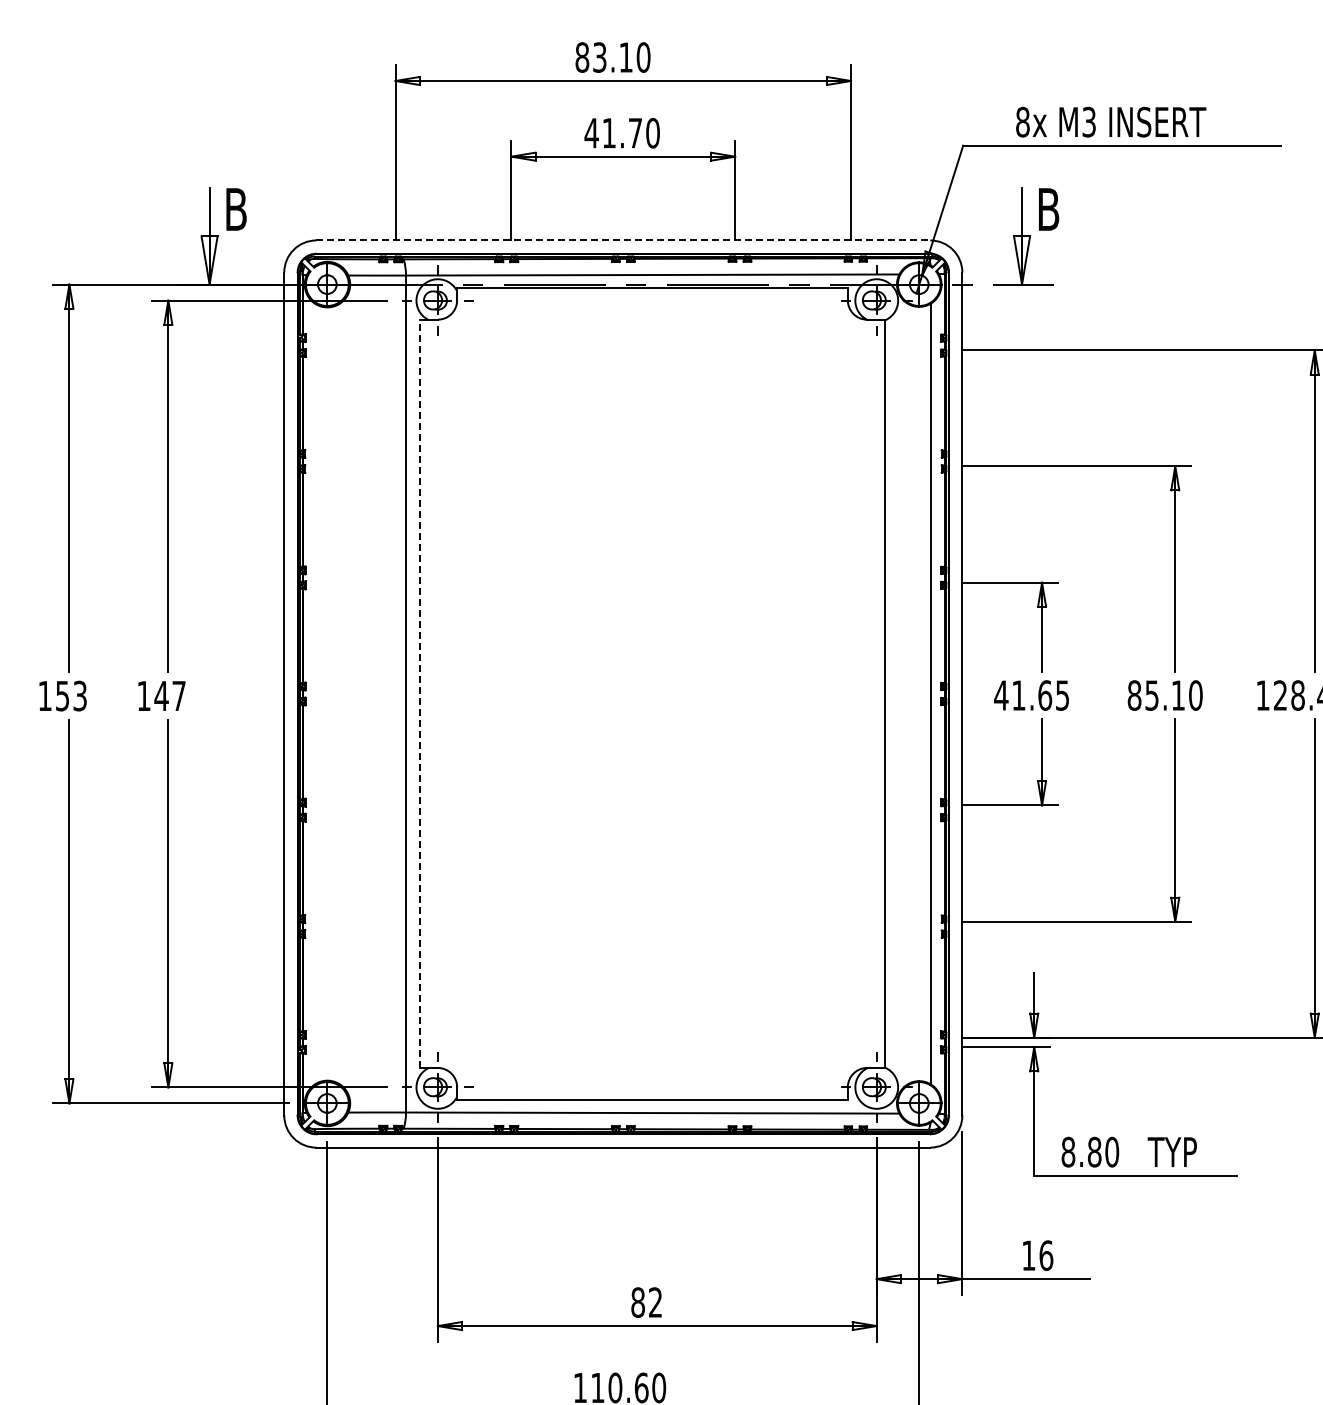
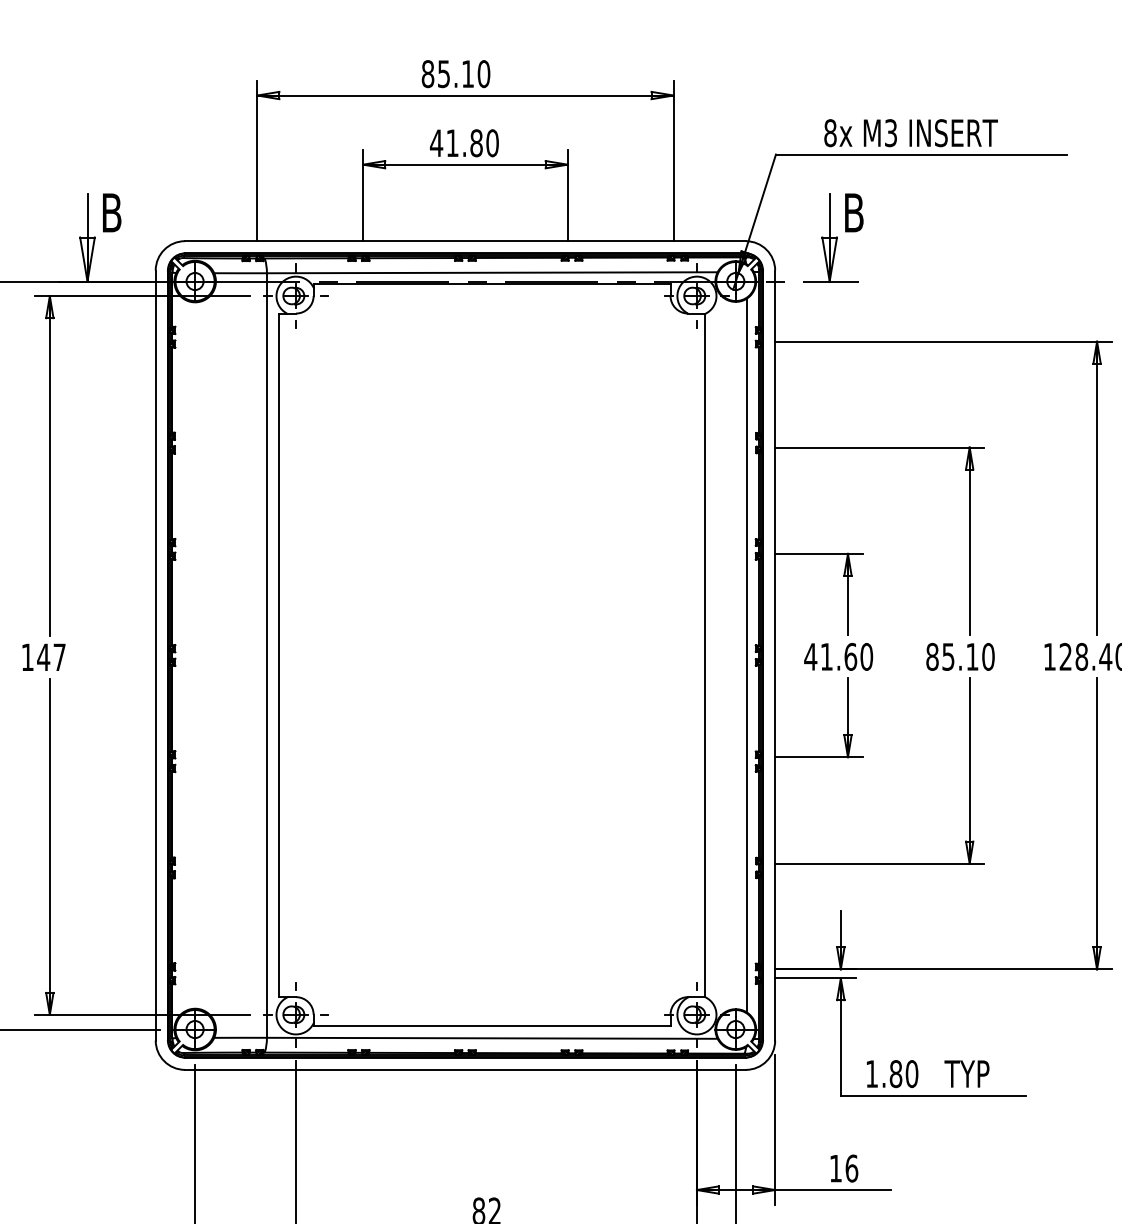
text: (599, 57) -> (443, 74), 83.10 -> 85.10
text: (635, 132) -> (476, 142), 41.70 -> 41.80
line: (623, 240) -> (465, 241), dashed -> solid
line: (419, 693) -> (279, 655), dashed -> solid
text: (1062, 695) -> (866, 656), 41.65 -> 41.60
text: (1068, 1151) -> (872, 1073), 8.80 -> 1.80

